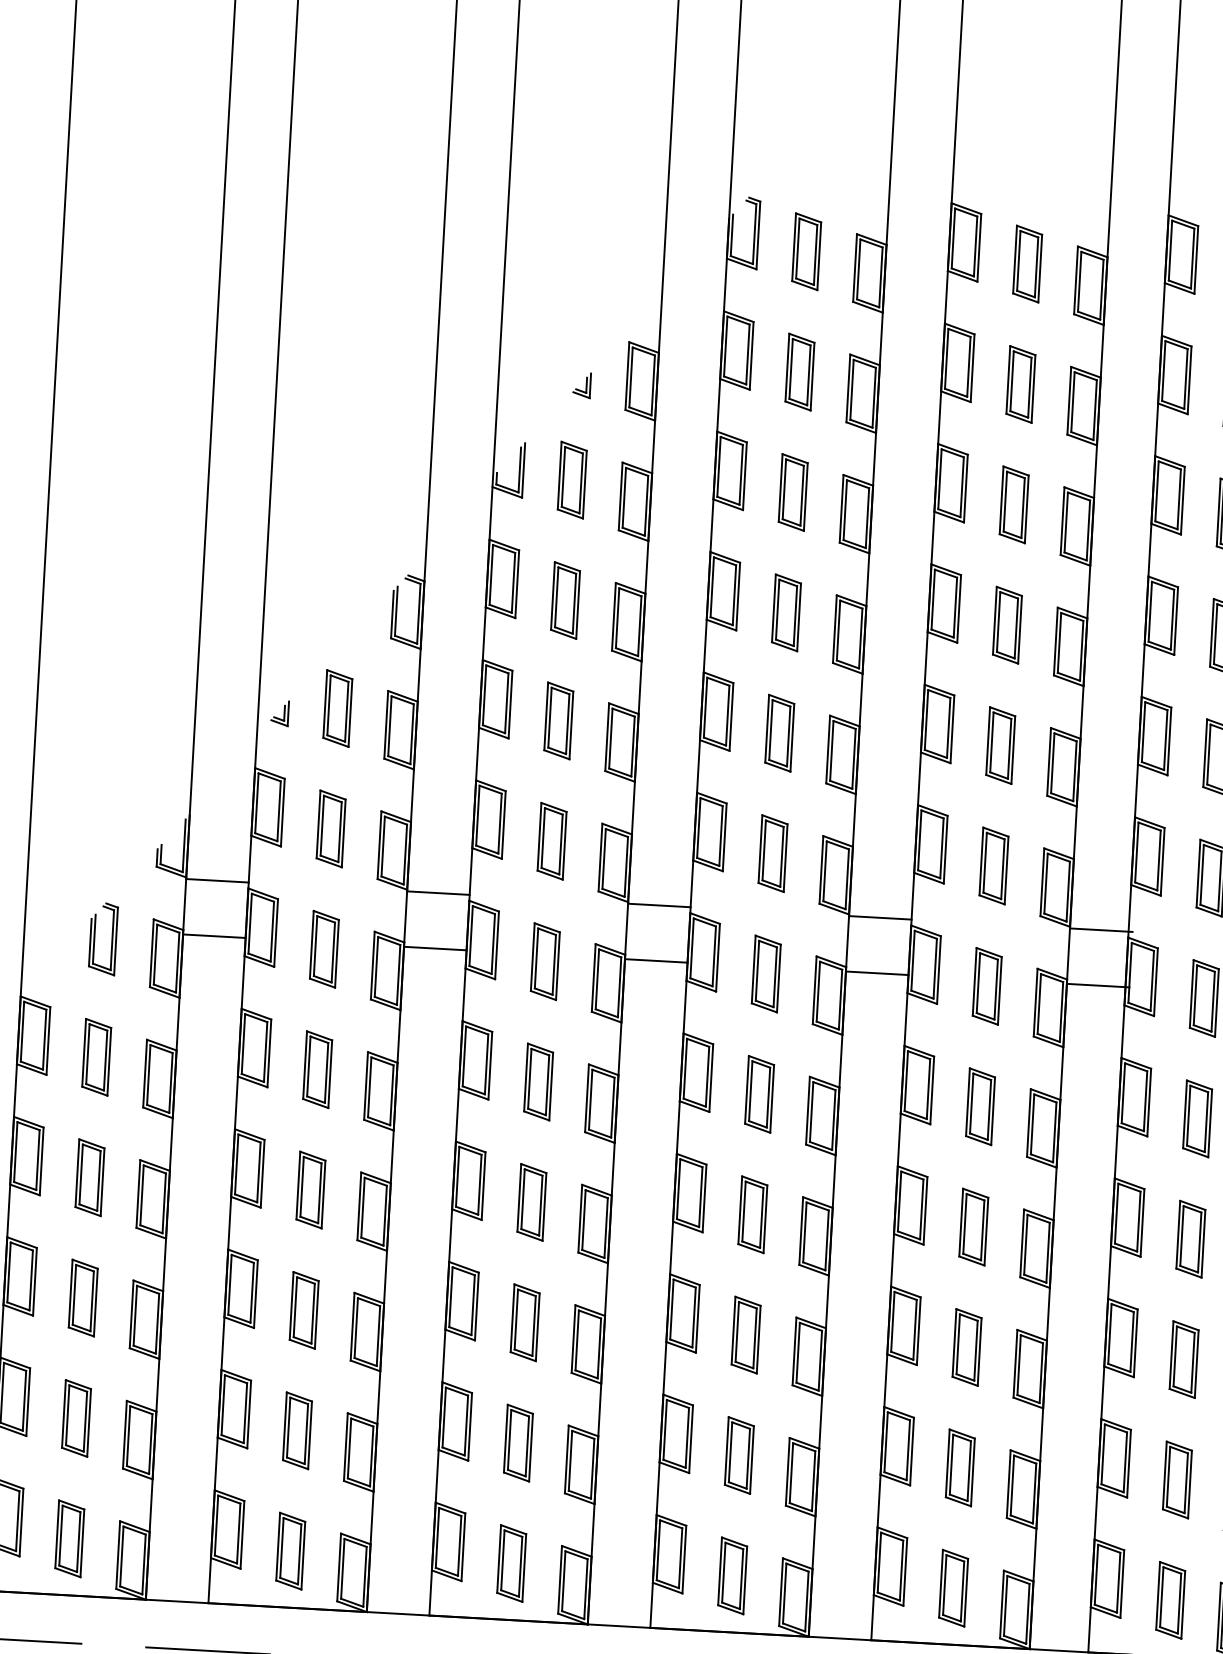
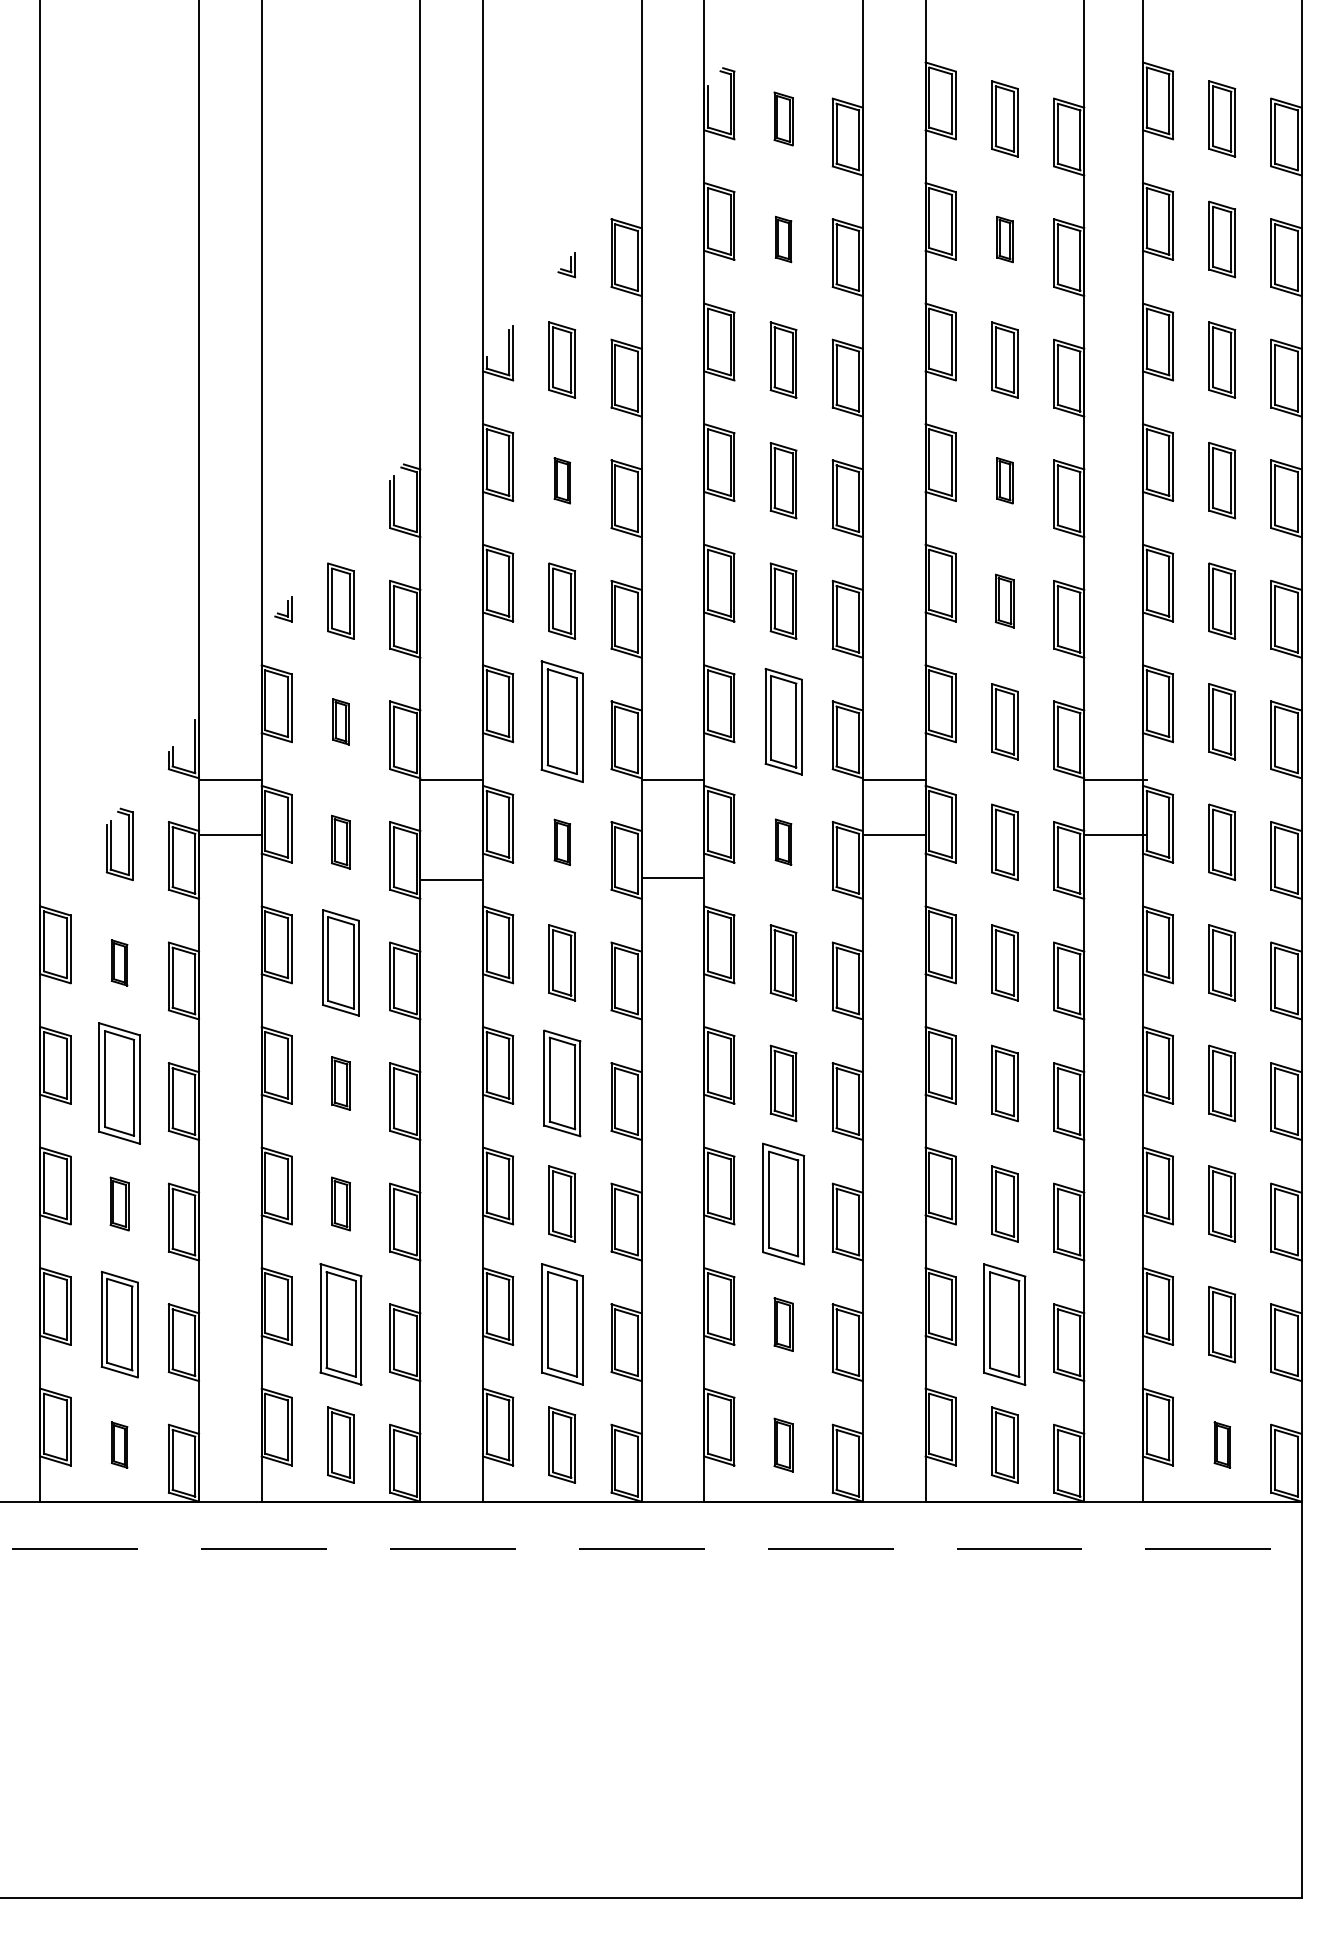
part: (806, 251) -> (783, 118), size x0.7
part: (799, 372) -> (783, 239), size x0.6
part: (1020, 384) -> (1004, 239), size x0.6
part: (565, 600) -> (562, 480), size x0.6
part: (1007, 625) -> (1004, 480), size x0.6
part: (1000, 744) -> (1004, 600), size x0.7
part: (330, 828) -> (340, 721), size x0.6
part: (552, 841) -> (562, 721), size x1.6
part: (772, 853) -> (783, 721), size x1.4
part: (323, 948) -> (340, 841), size x0.7
line: (435, 948) -> (451, 880), moved
line: (655, 960) -> (672, 878), moved
part: (545, 961) -> (562, 842), size x0.6
part: (766, 973) -> (783, 841), size x0.6
part: (96, 1056) -> (119, 962), size x0.6
part: (317, 1069) -> (340, 962), size x1.4
part: (89, 1177) -> (119, 1083), size x1.6
part: (310, 1190) -> (340, 1083), size x0.7
part: (531, 1202) -> (561, 1083), size x1.4
part: (83, 1297) -> (119, 1203), size x0.7
part: (303, 1309) -> (340, 1203), size x0.7
part: (746, 1334) -> (783, 1203), size x1.6
part: (76, 1418) -> (119, 1324), size x1.4
part: (297, 1430) -> (340, 1324), size x1.6
part: (517, 1443) -> (561, 1324), size x1.6
part: (739, 1455) -> (783, 1324), size x0.7
part: (959, 1467) -> (1004, 1324), size x1.6
part: (69, 1538) -> (119, 1444), size x0.6
part: (732, 1575) -> (783, 1444), size x0.7
part: (1170, 1599) -> (1222, 1444), size x0.6

